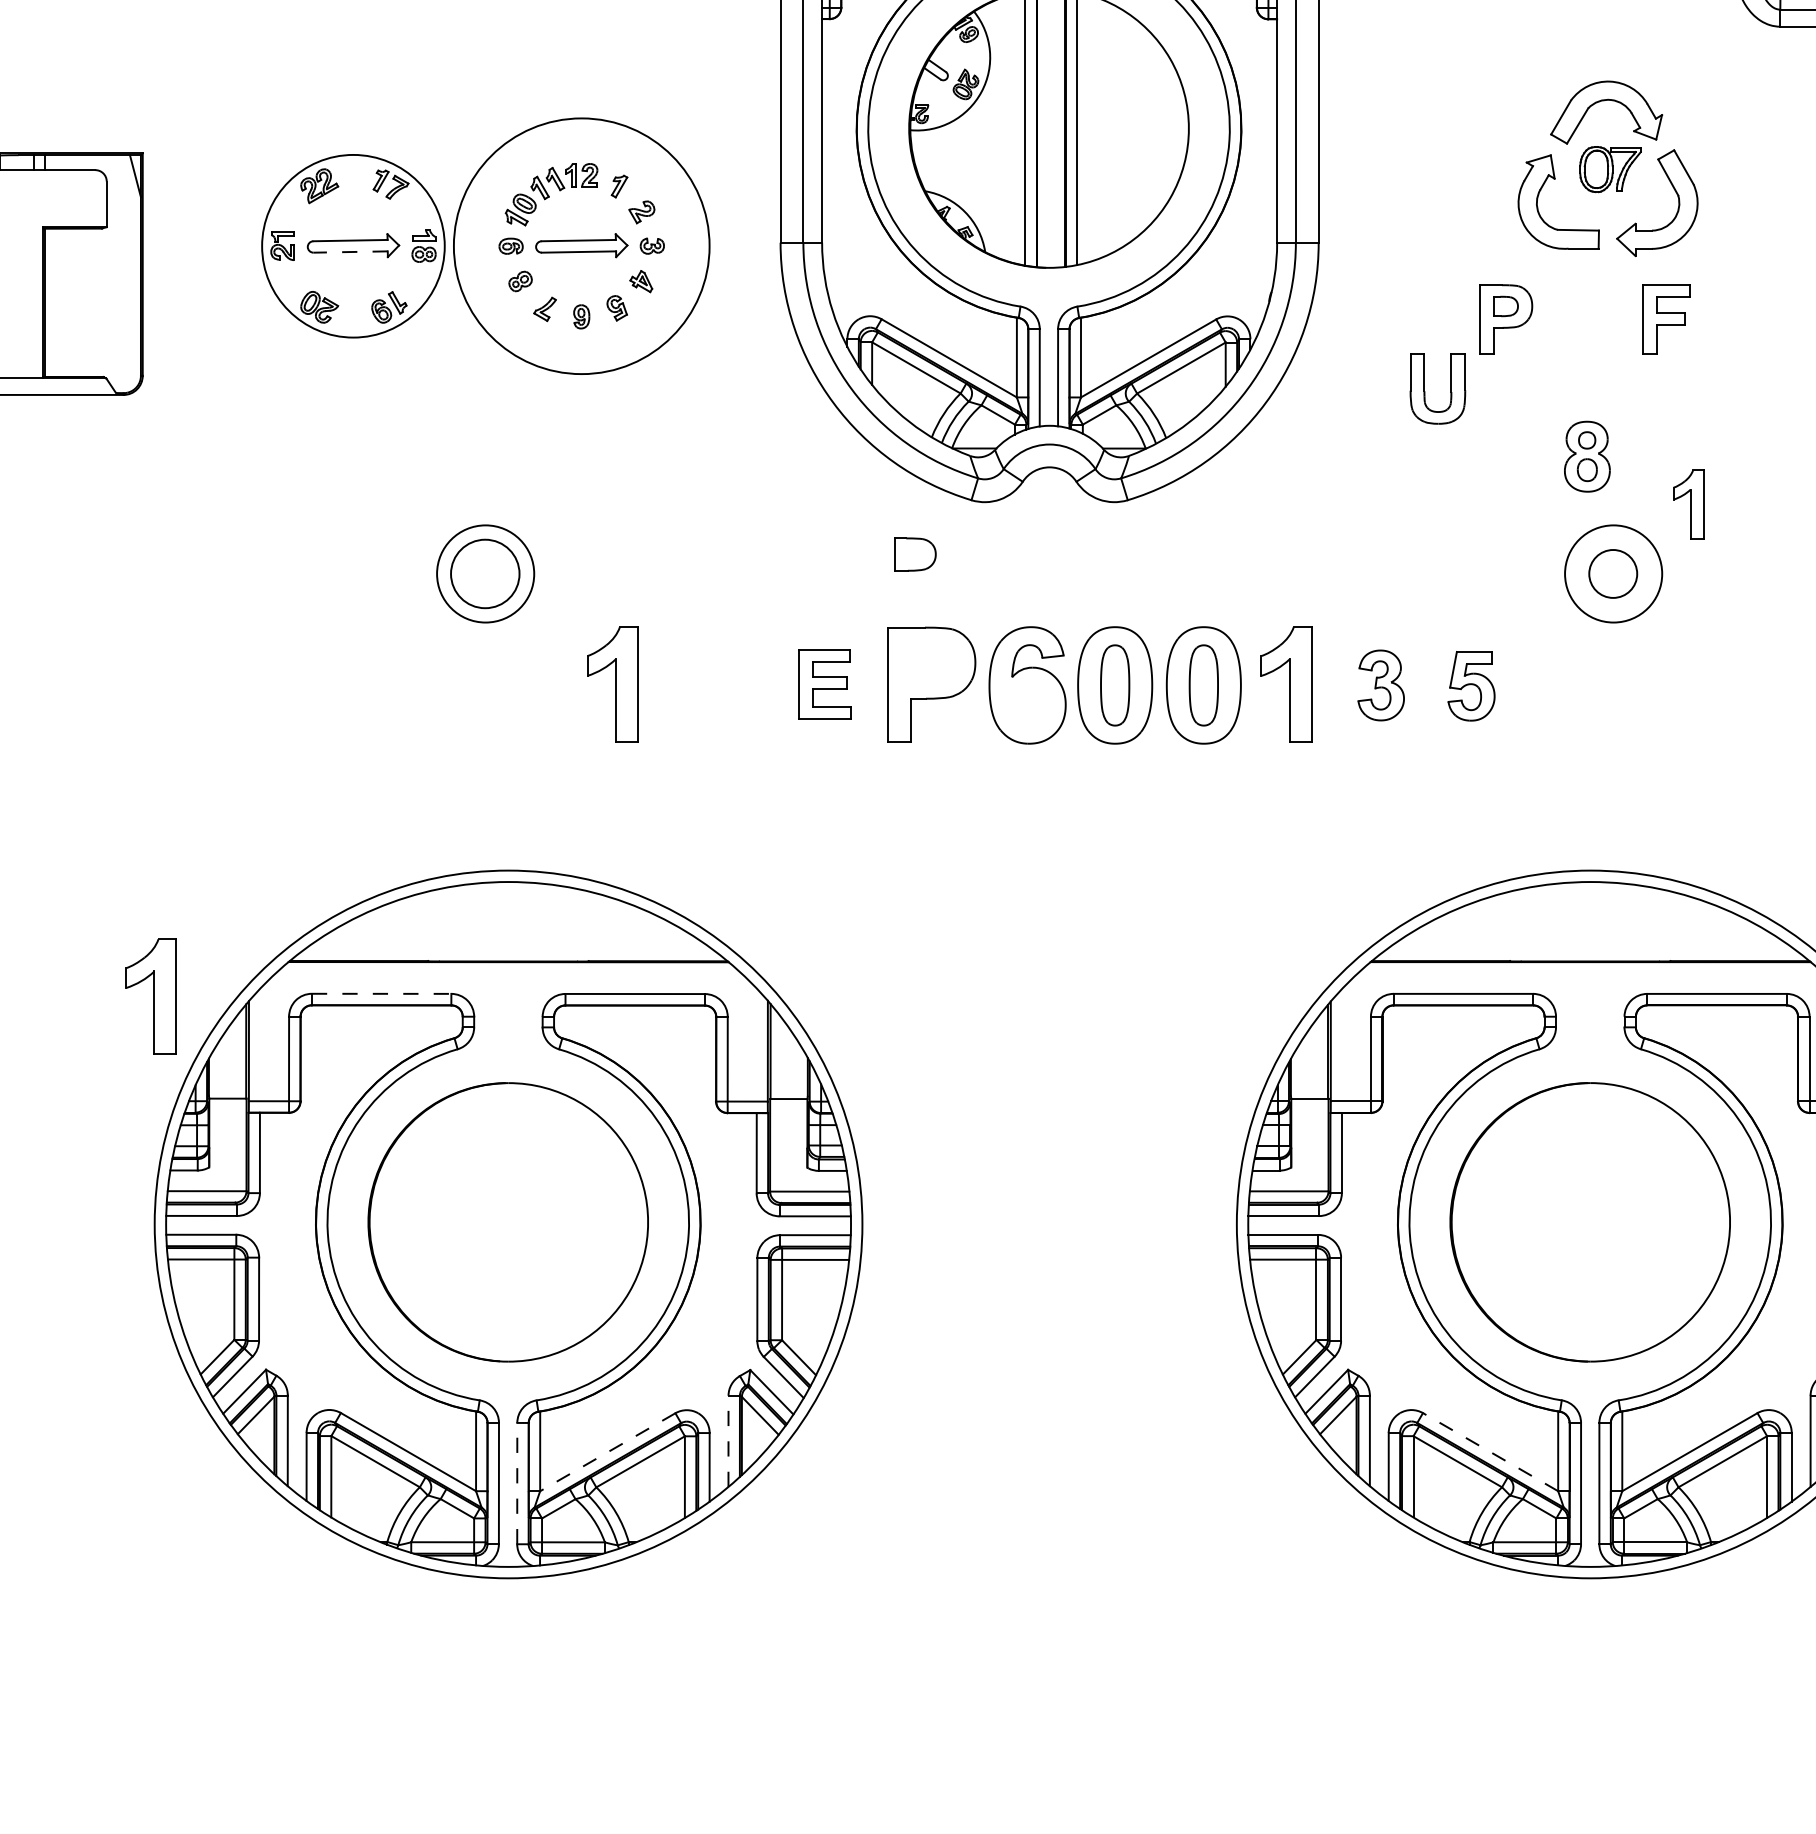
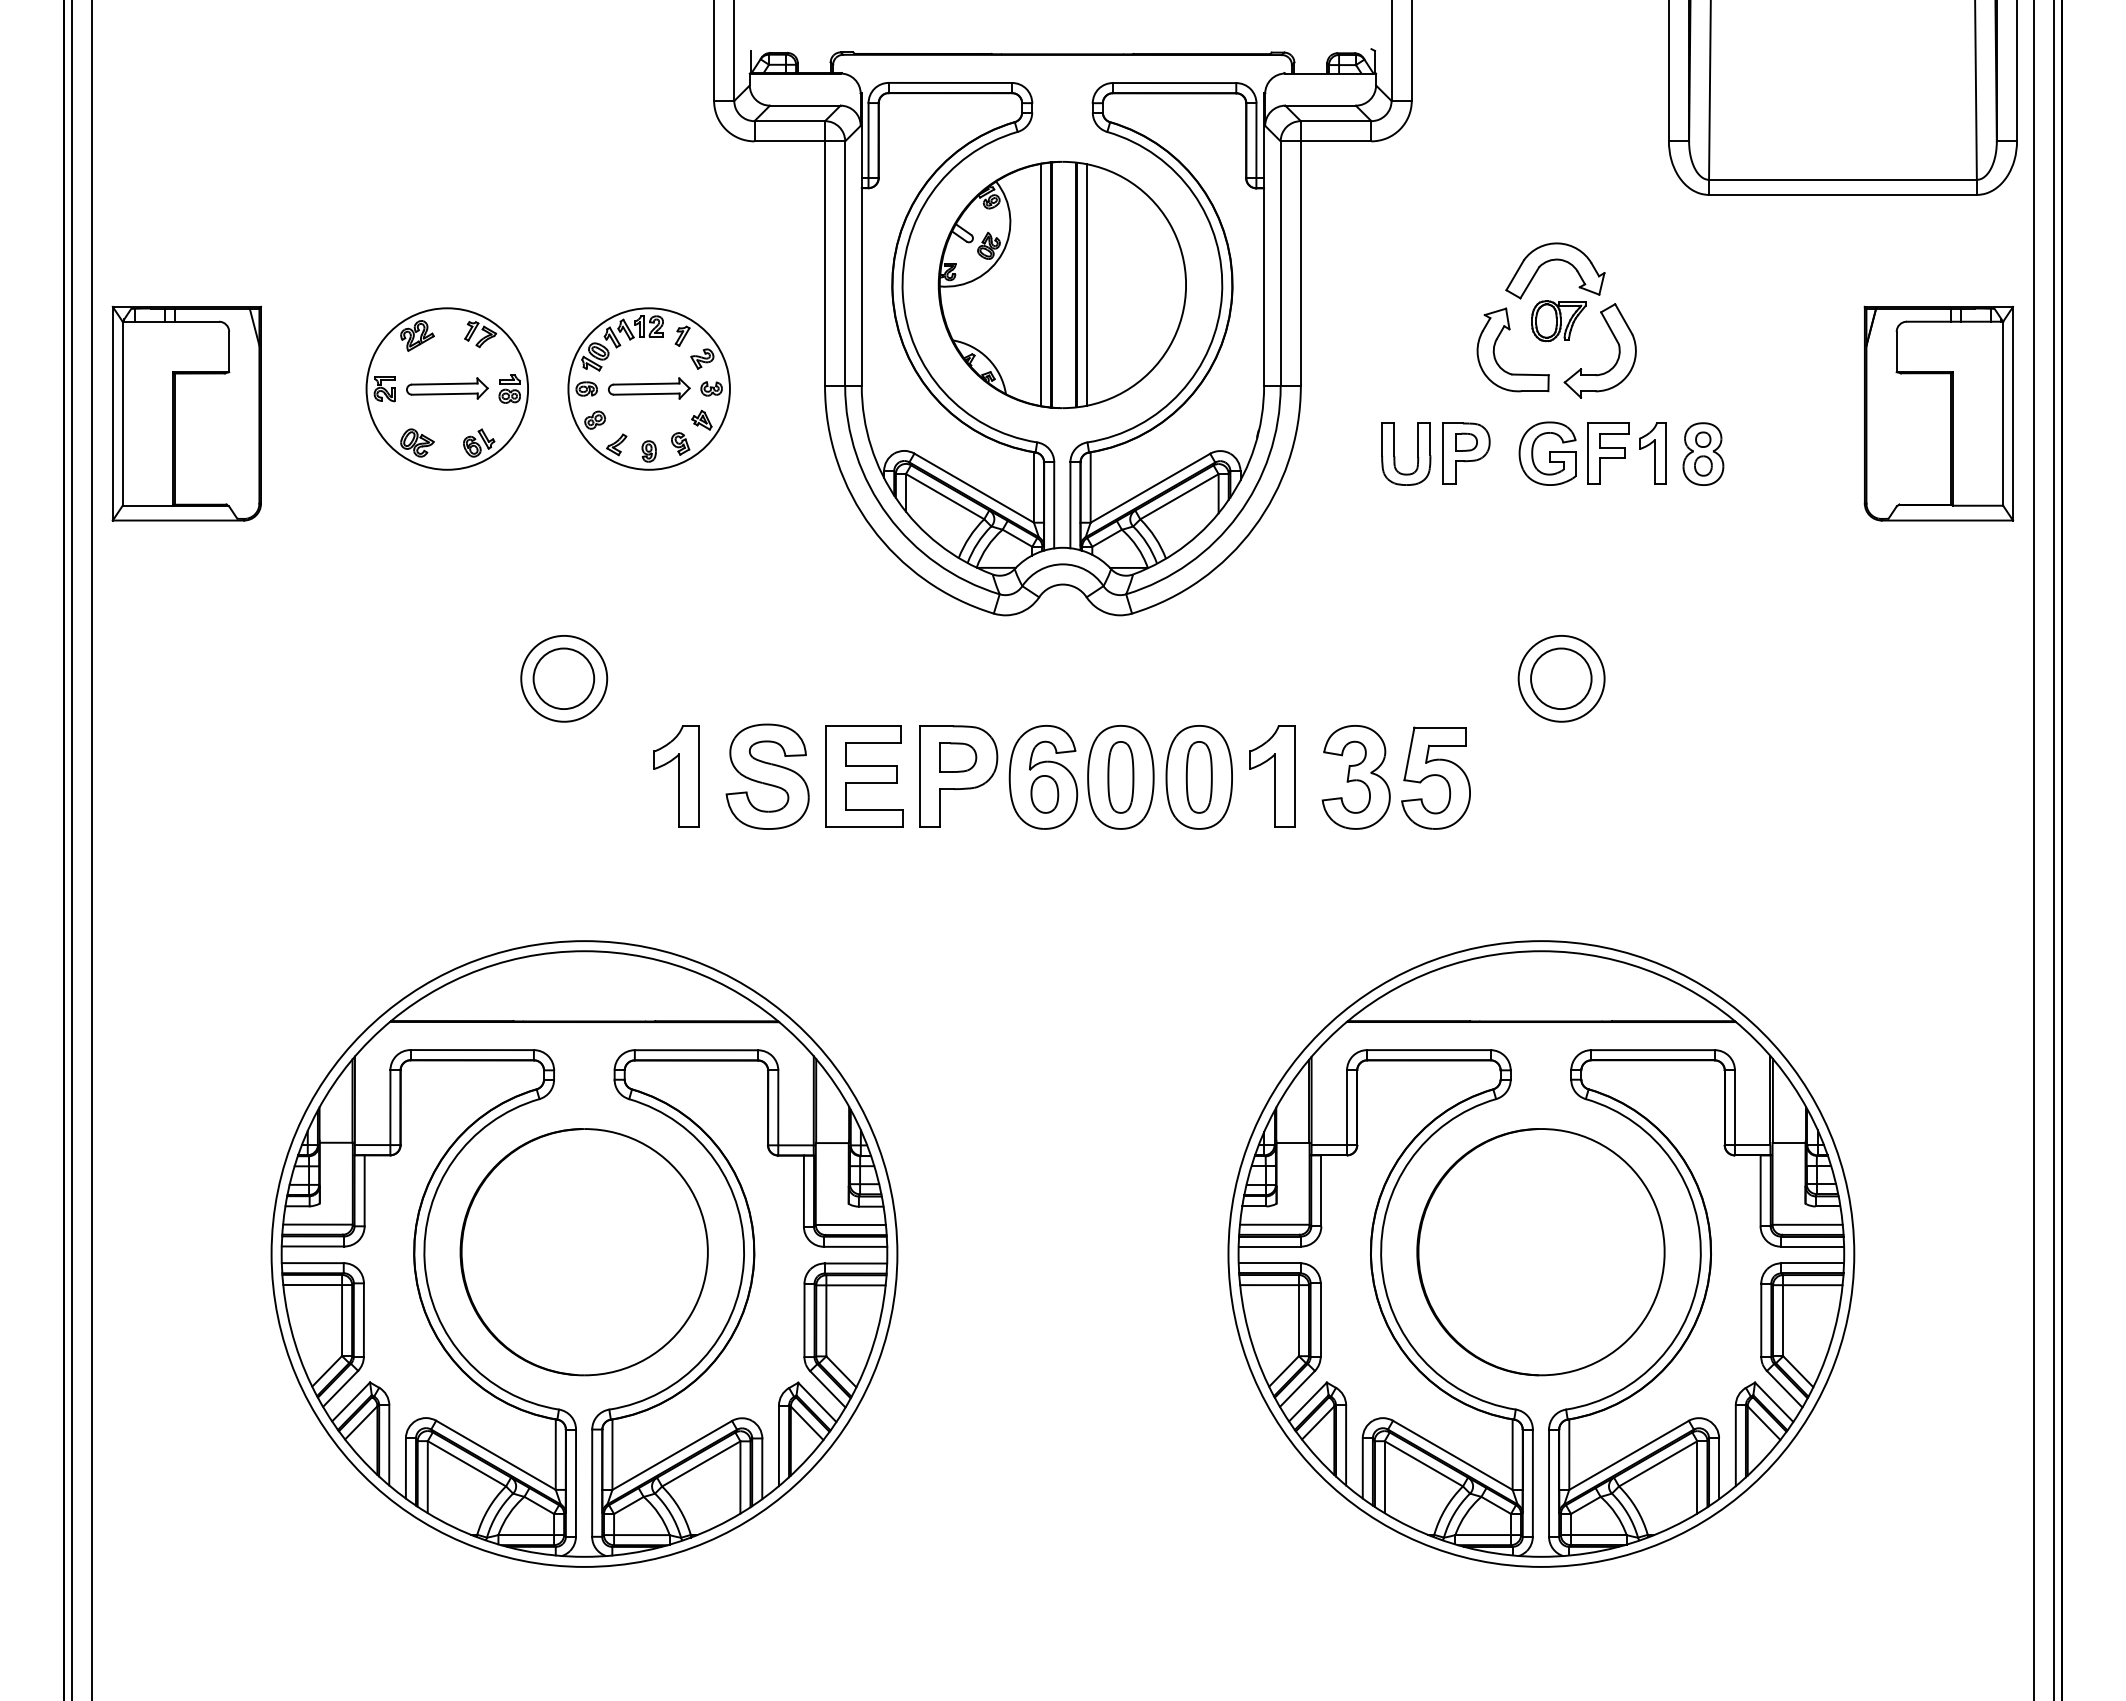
circle: (580, 245) -> (648, 388), size x0.71
line: (350, 252) -> (444, 394), dashed -> solid
part: (1597, 319) -> (1547, 453), added
part: (1450, 388) -> (1417, 453), moved
part: (1587, 455) -> (1703, 453), moved
part: (1688, 504) -> (1652, 453), moved
part: (915, 554) -> (958, 757), moved
circle: (1613, 573) -> (1561, 678), size x1.43
part: (715, 684) -> (767, 776), added
part: (825, 684) -> (864, 776), size x1.67
part: (1380, 685) -> (1355, 777), size x1.67
part: (1470, 685) -> (1435, 777), size x1.67
part: (1028, 704) -> (1044, 794), added
line: (381, 994) -> (472, 1050), dashed -> solid
part: (151, 996) -> (268, 1052), removed
line: (727, 1441) -> (778, 1445), dashed -> solid
line: (606, 1452) -> (671, 1455), dashed -> solid
line: (1490, 1452) -> (1452, 1455), dashed -> solid
line: (517, 1483) -> (592, 1483), dashed -> solid

